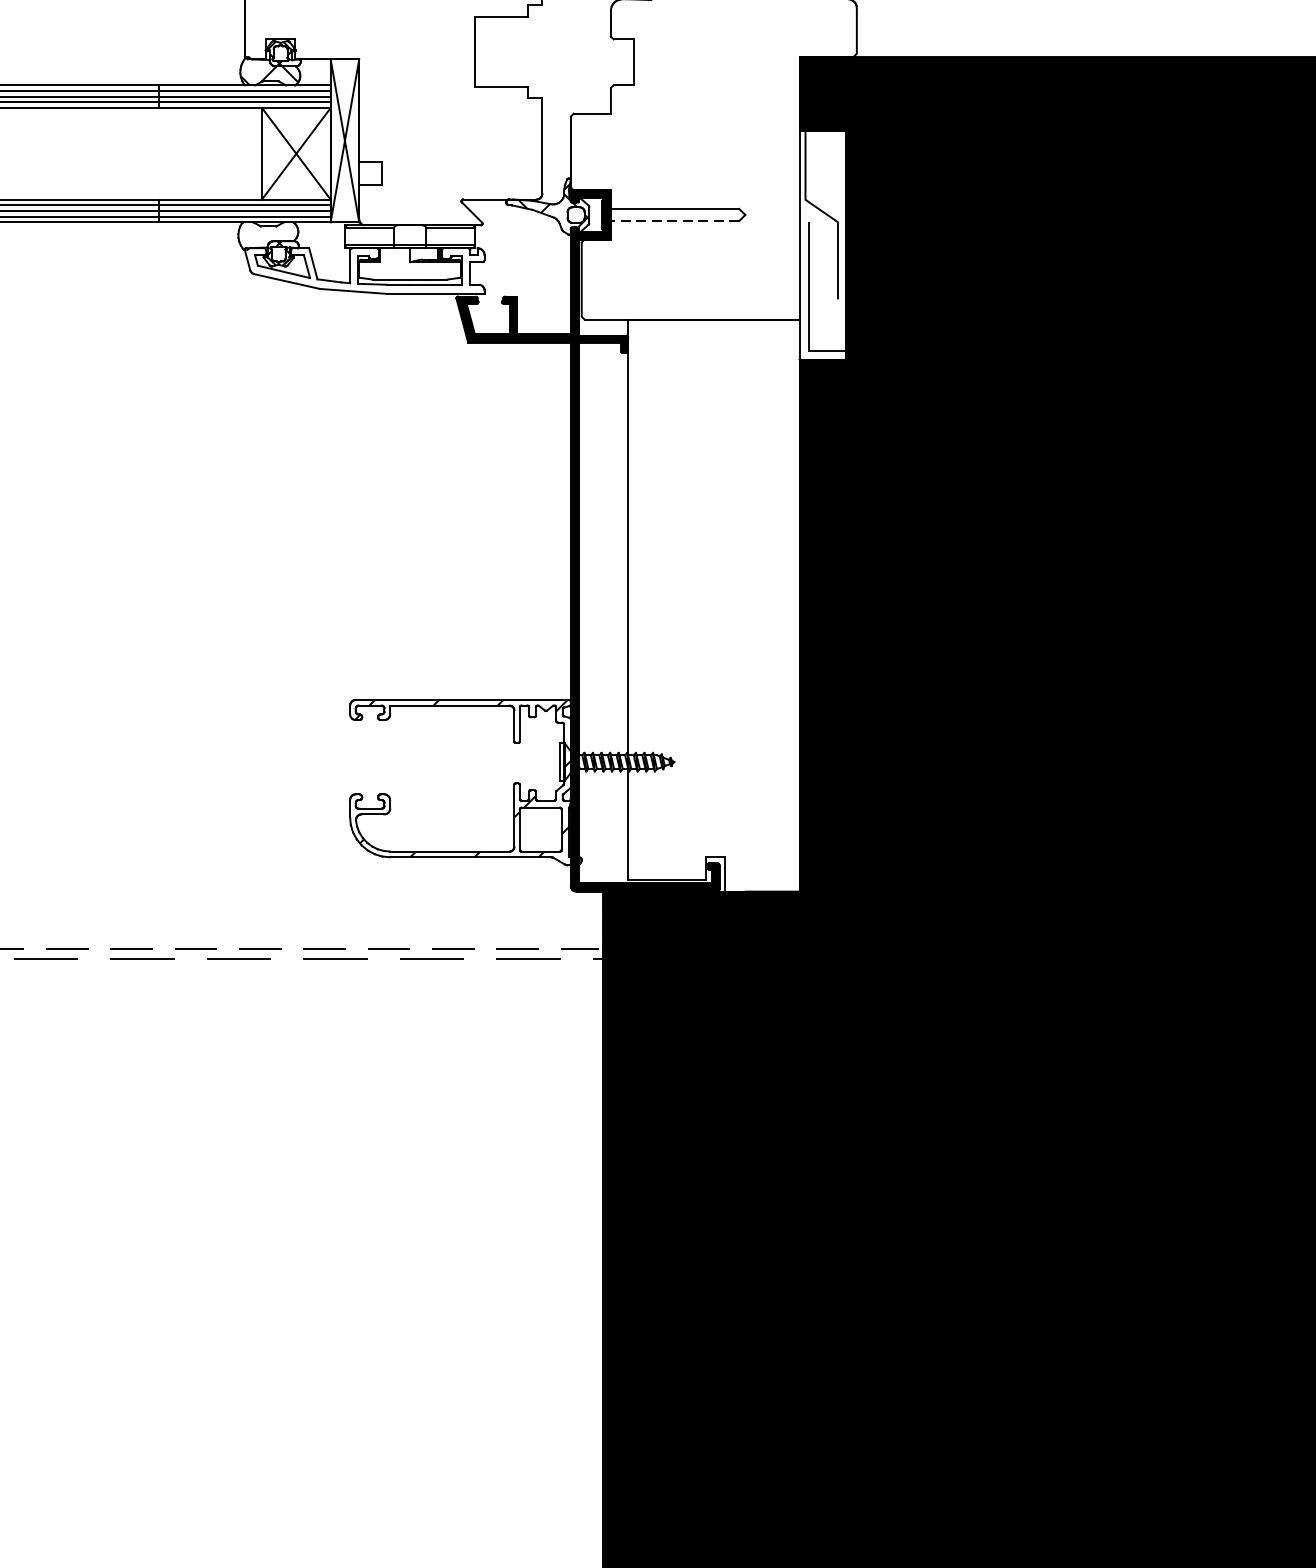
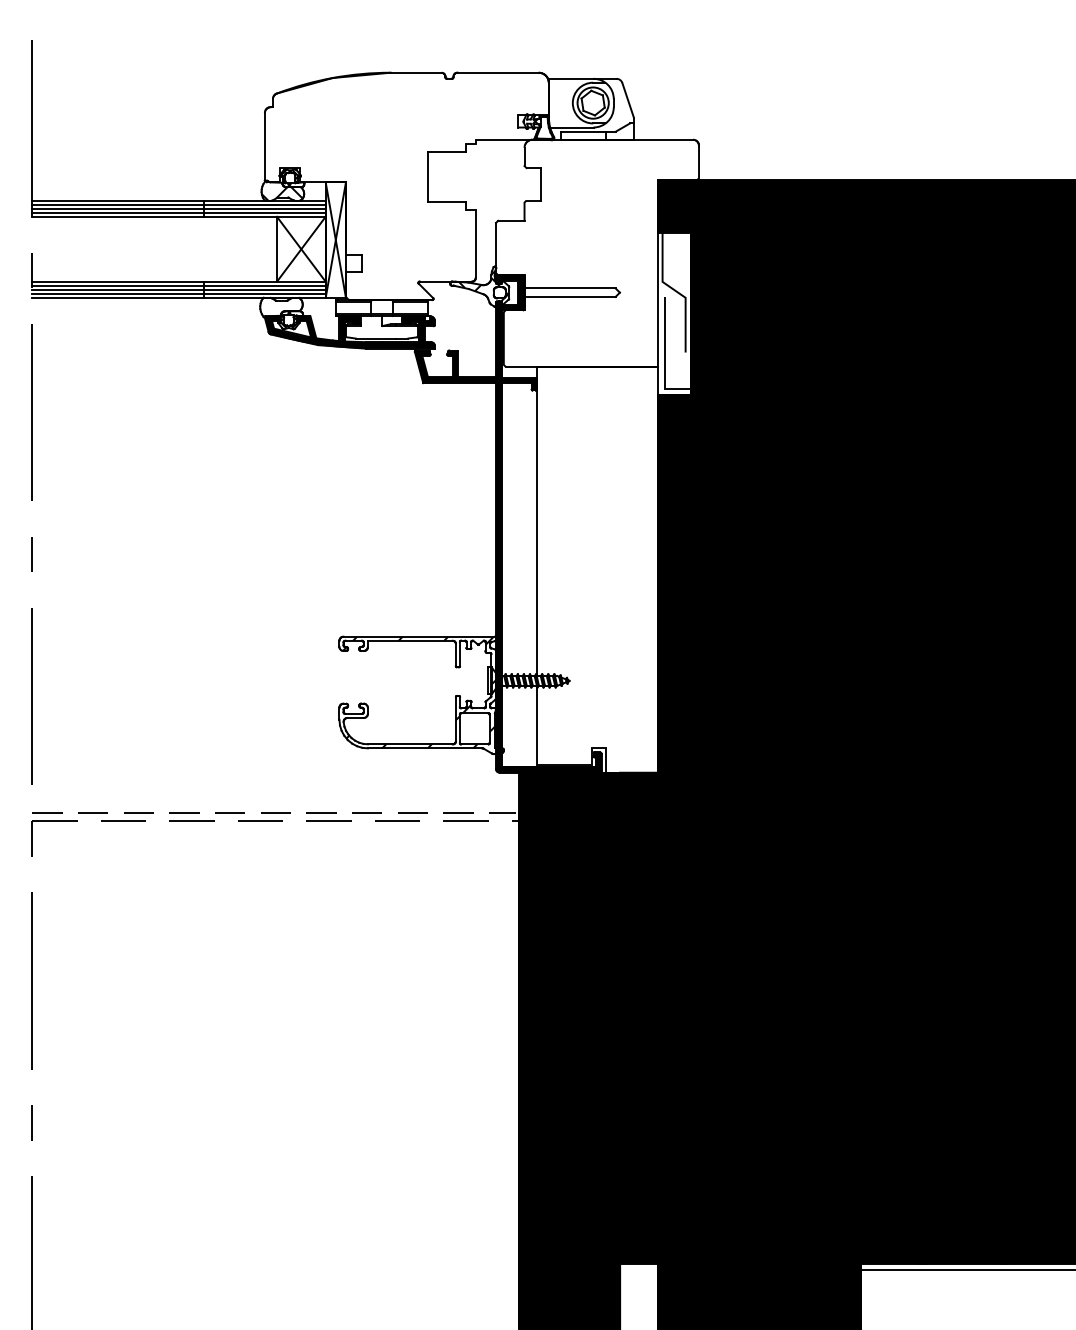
line: (674, 220) -> (569, 296), dashed -> solid
fill: (364, 271) -> (349, 332), added

